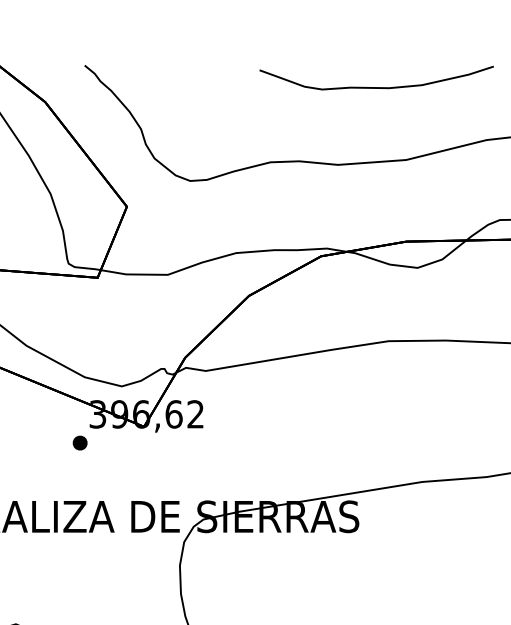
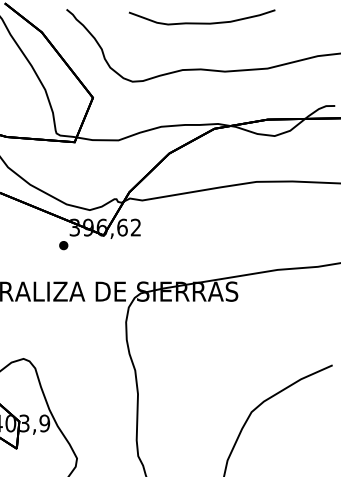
part: (375, 78) -> (201, 17), moved

